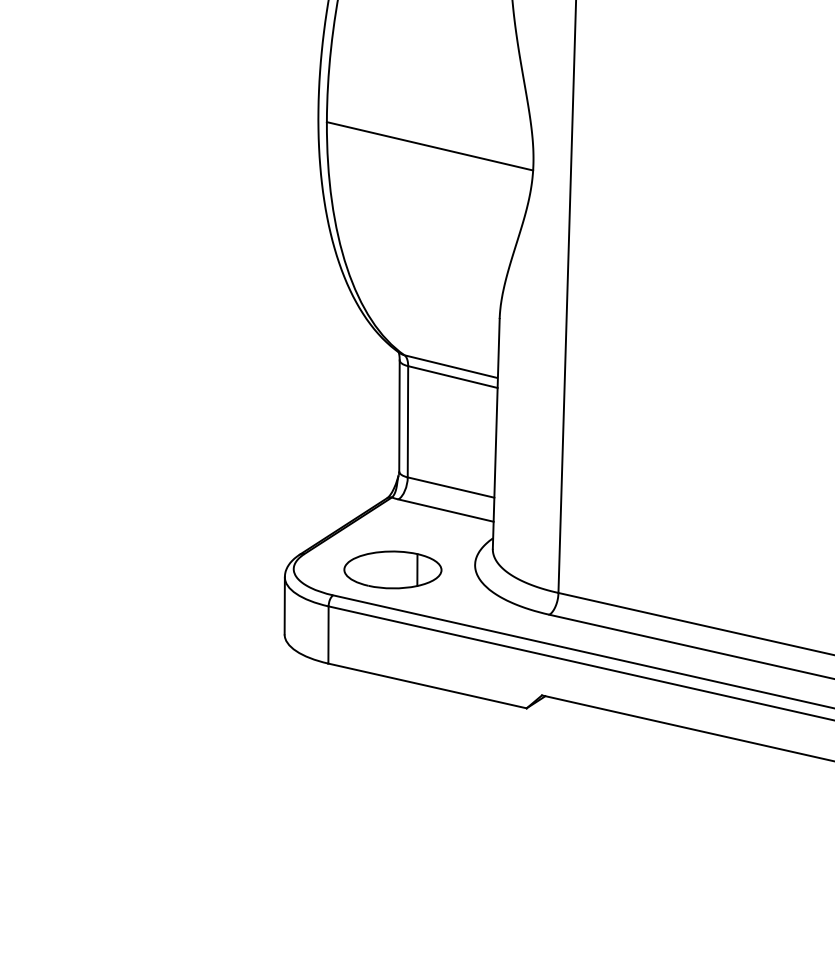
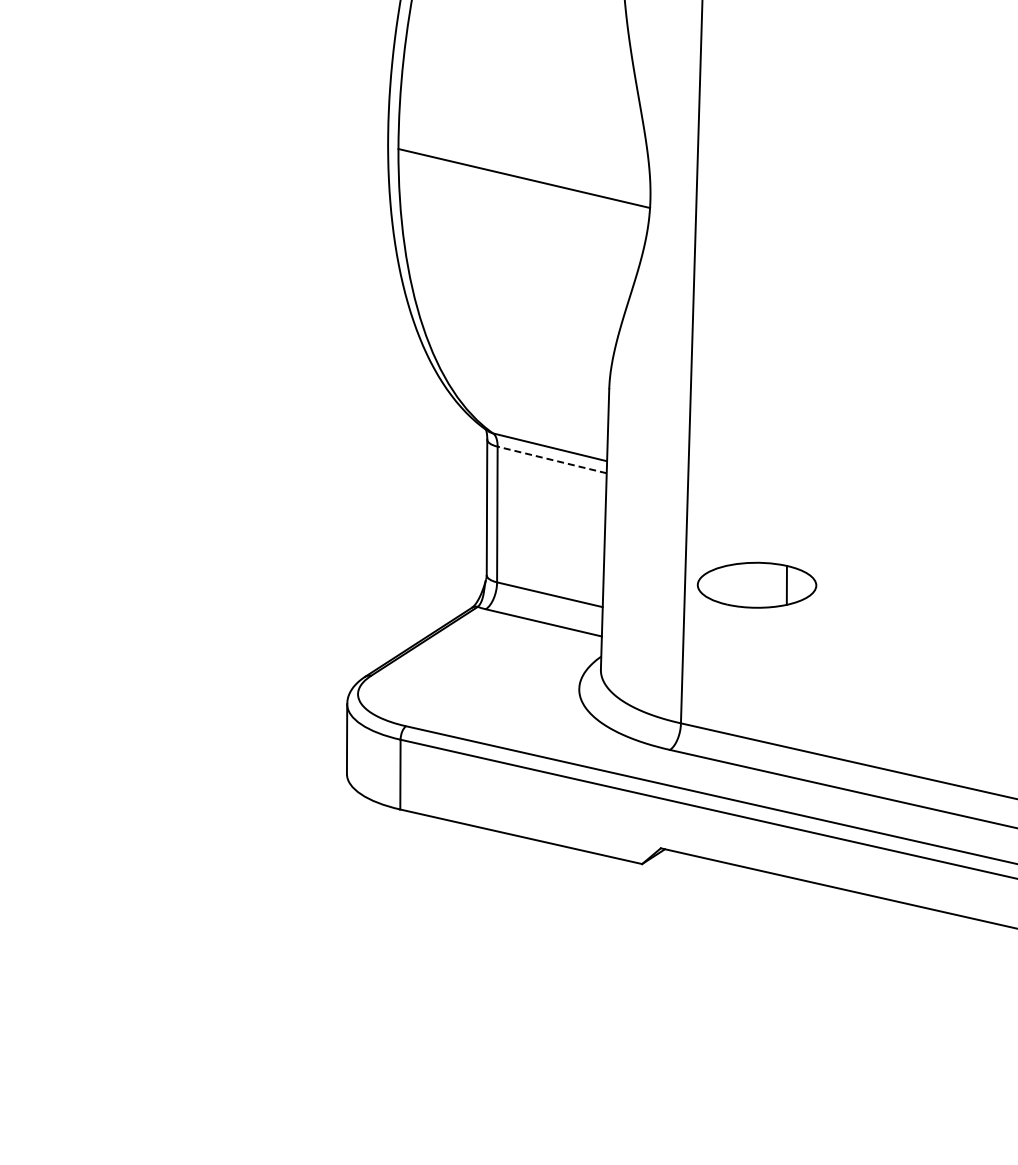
line: (452, 376) -> (551, 459), solid -> dashed
part: (392, 569) -> (756, 584), moved

